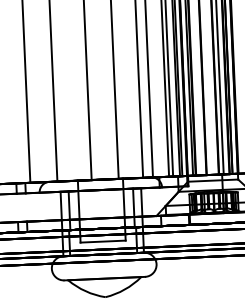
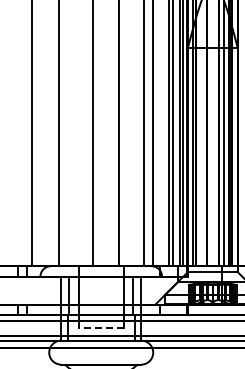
line: (102, 241) -> (100, 327), solid -> dashed

